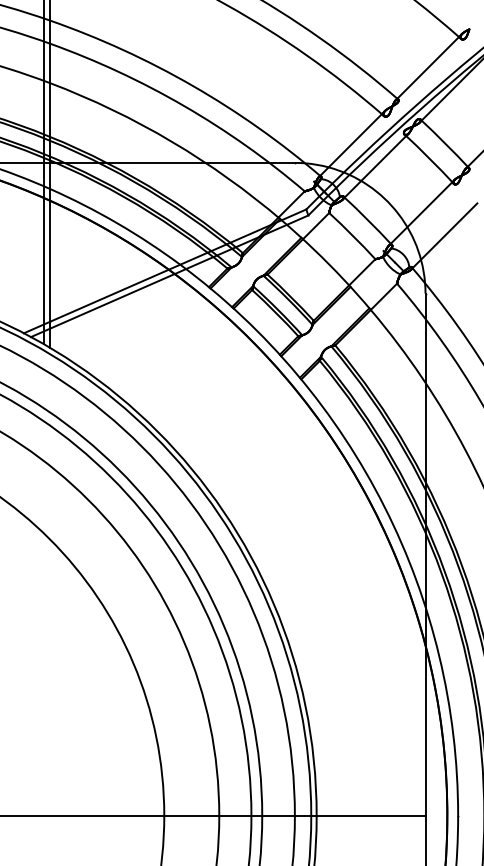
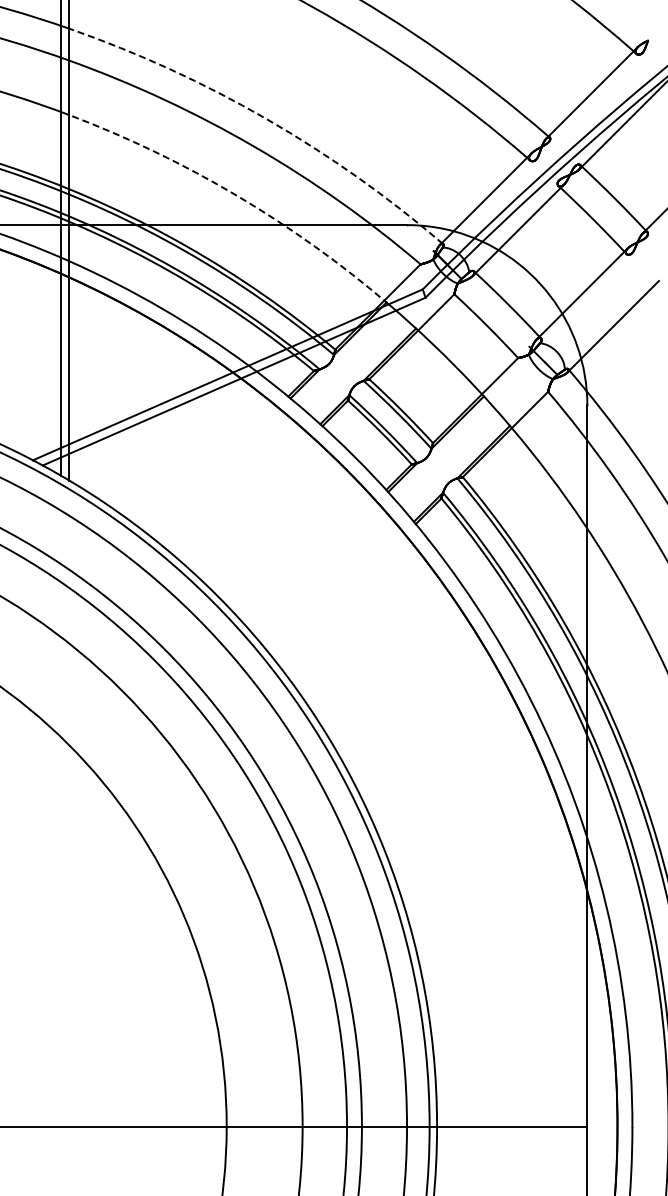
arc: (193, 85) -> (266, 118), solid -> dashed
arc: (172, 141) -> (237, 195), solid -> dashed

